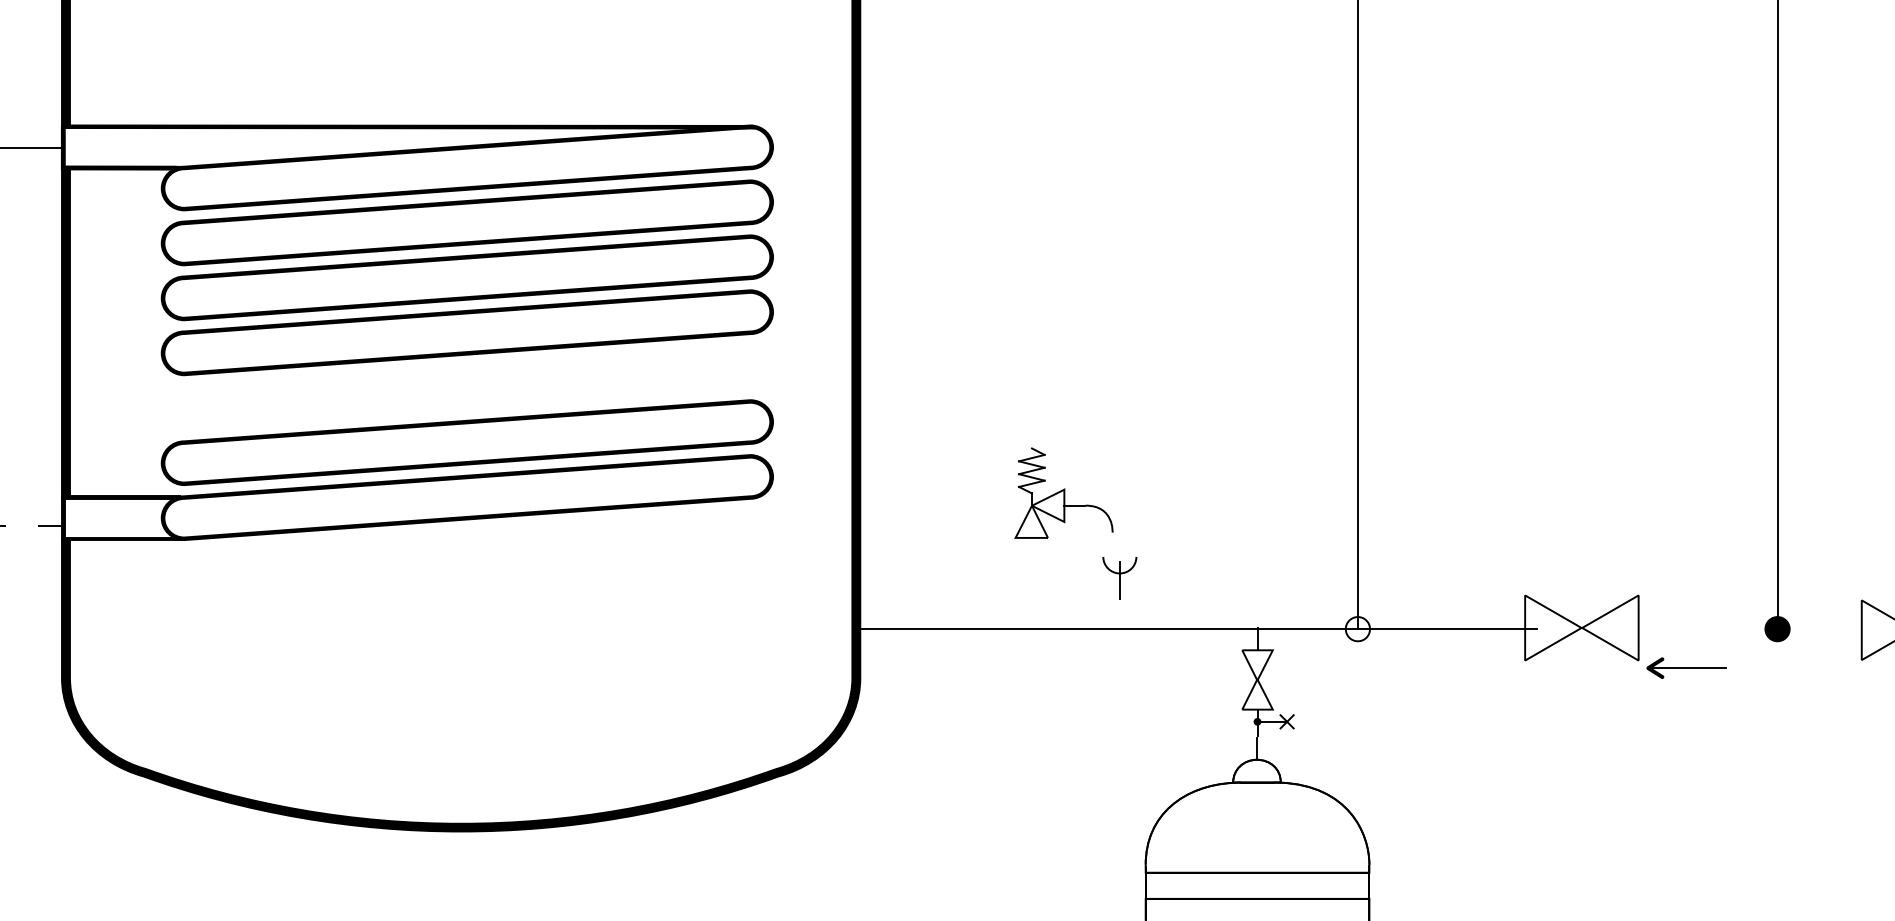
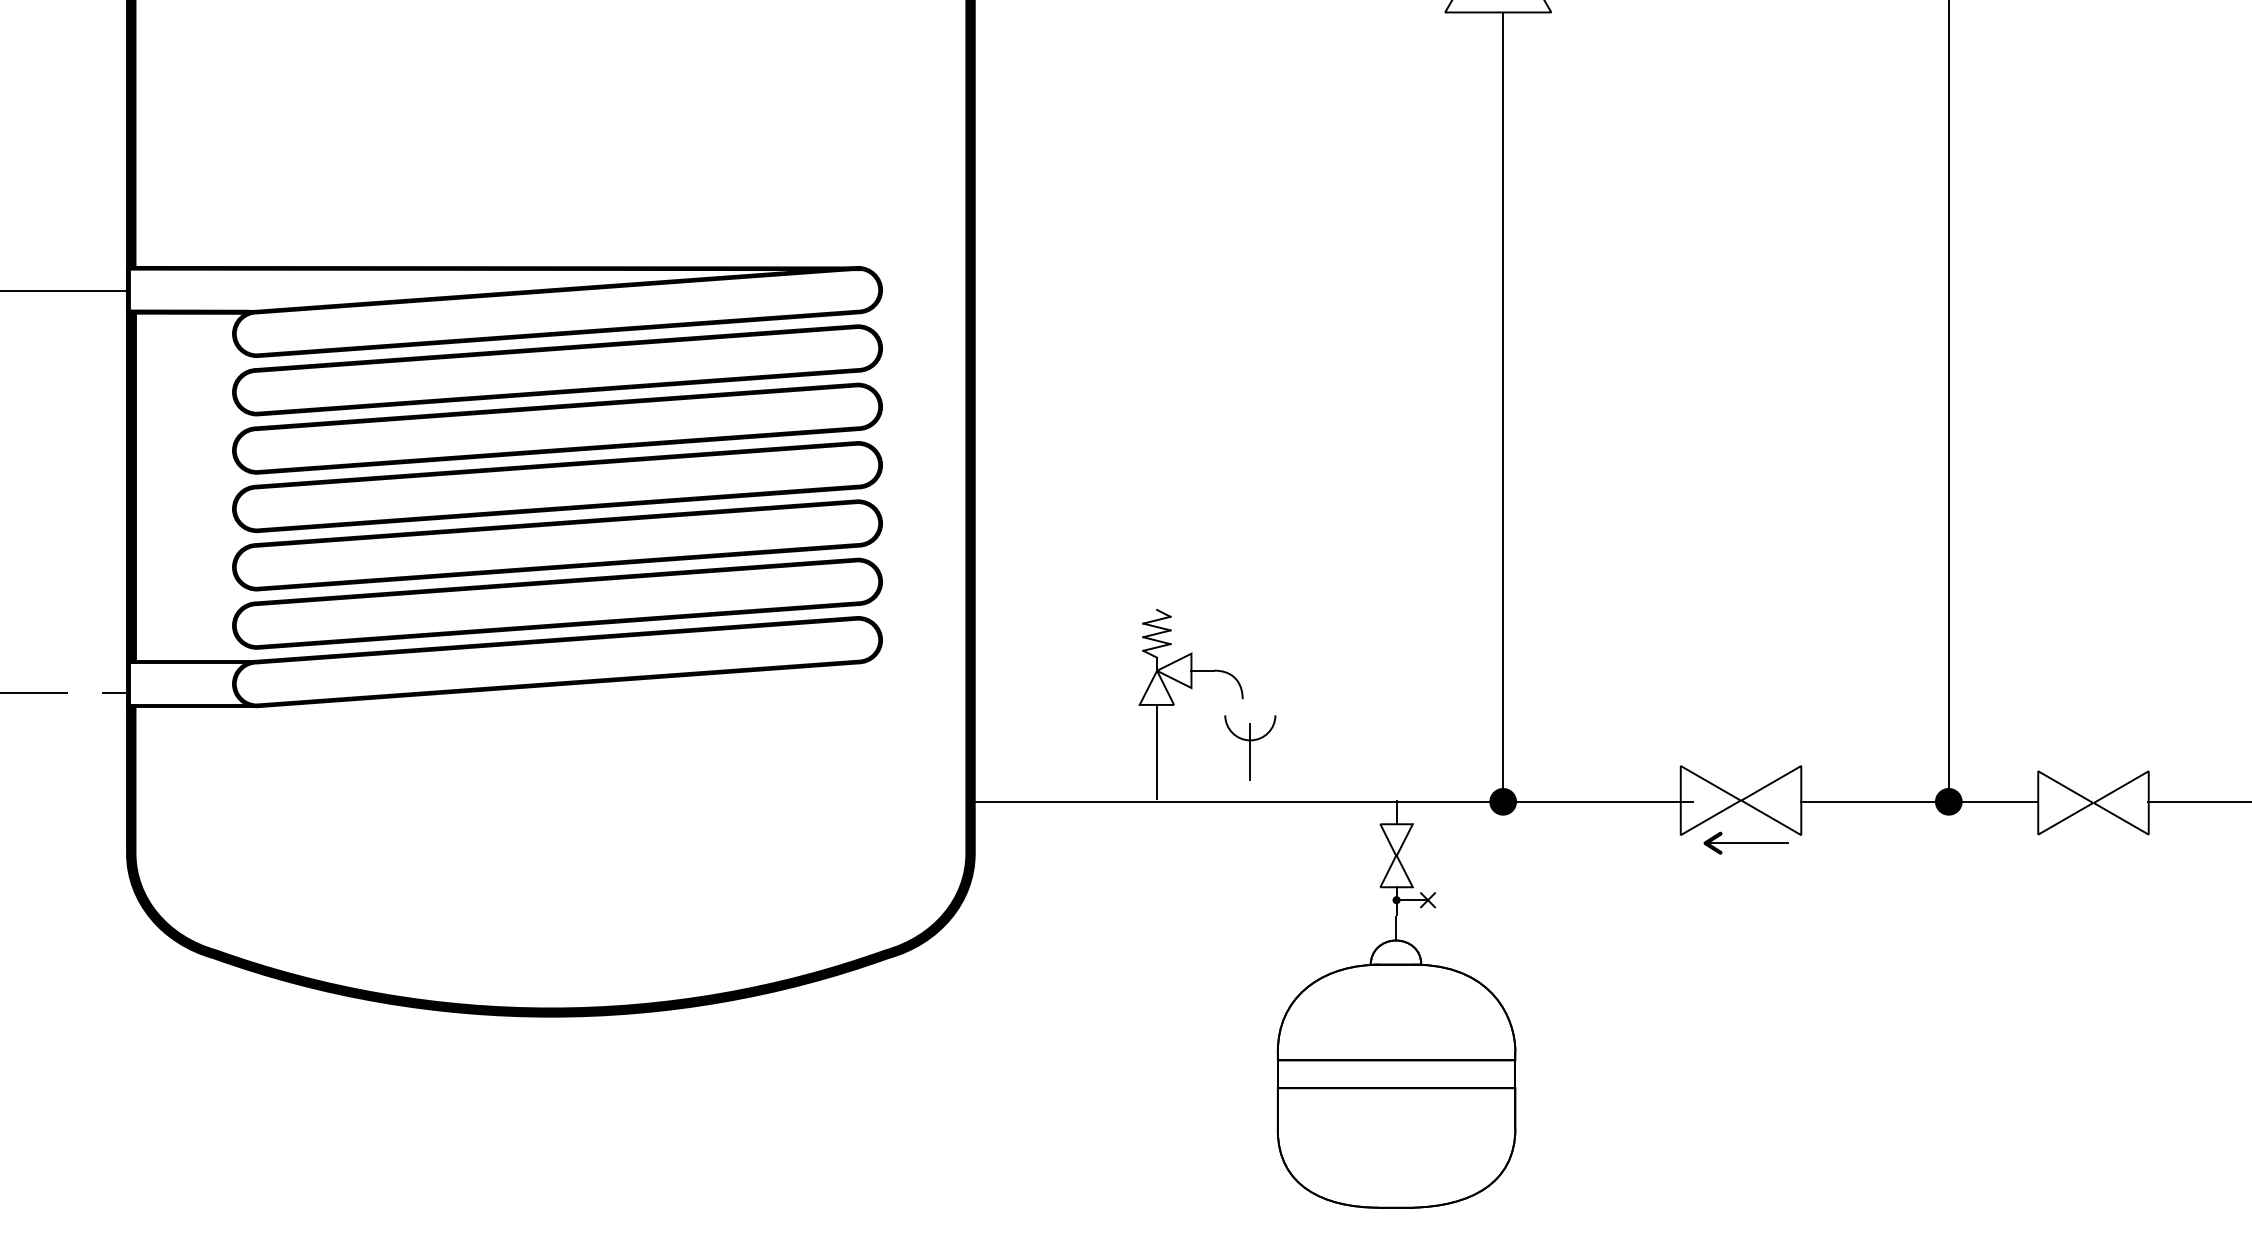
part: (467, 387) -> (557, 545), added
part: (1119, 578) -> (1250, 747), size x1.43
line: (1031, 581) -> (1156, 751), added
fill: (1358, 628) -> (1503, 801), added
line: (1749, 628) -> (1919, 801), added
part: (1685, 667) -> (1745, 842), moved

